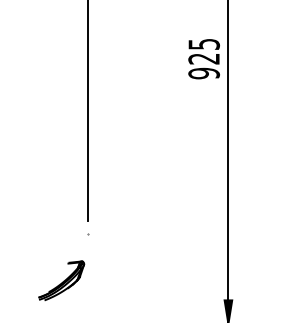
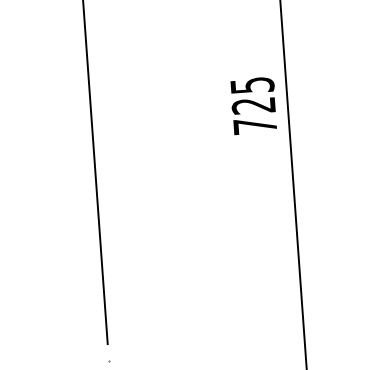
text: (204, 73) -> (255, 126), 925 -> 725

